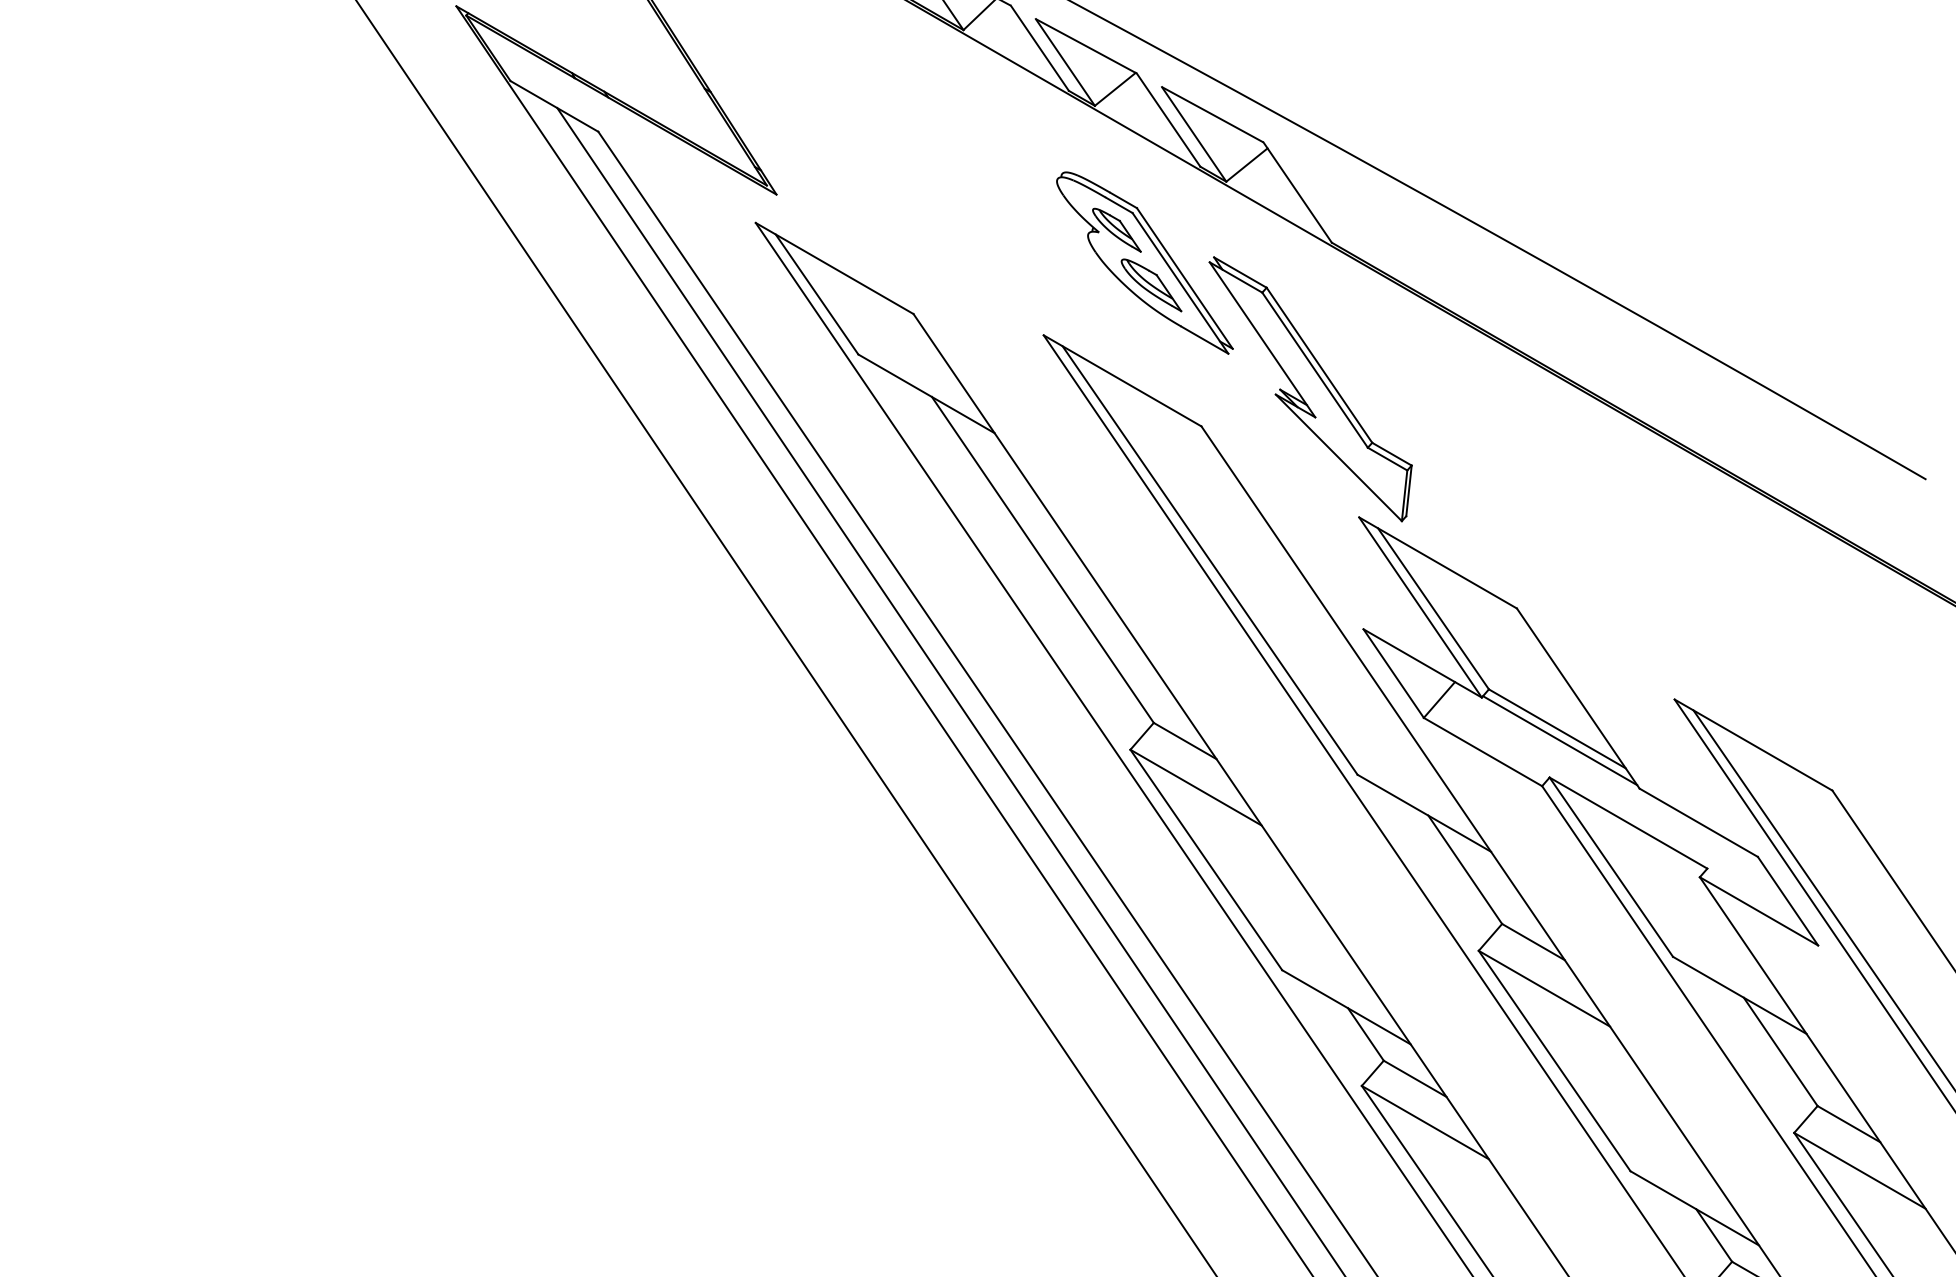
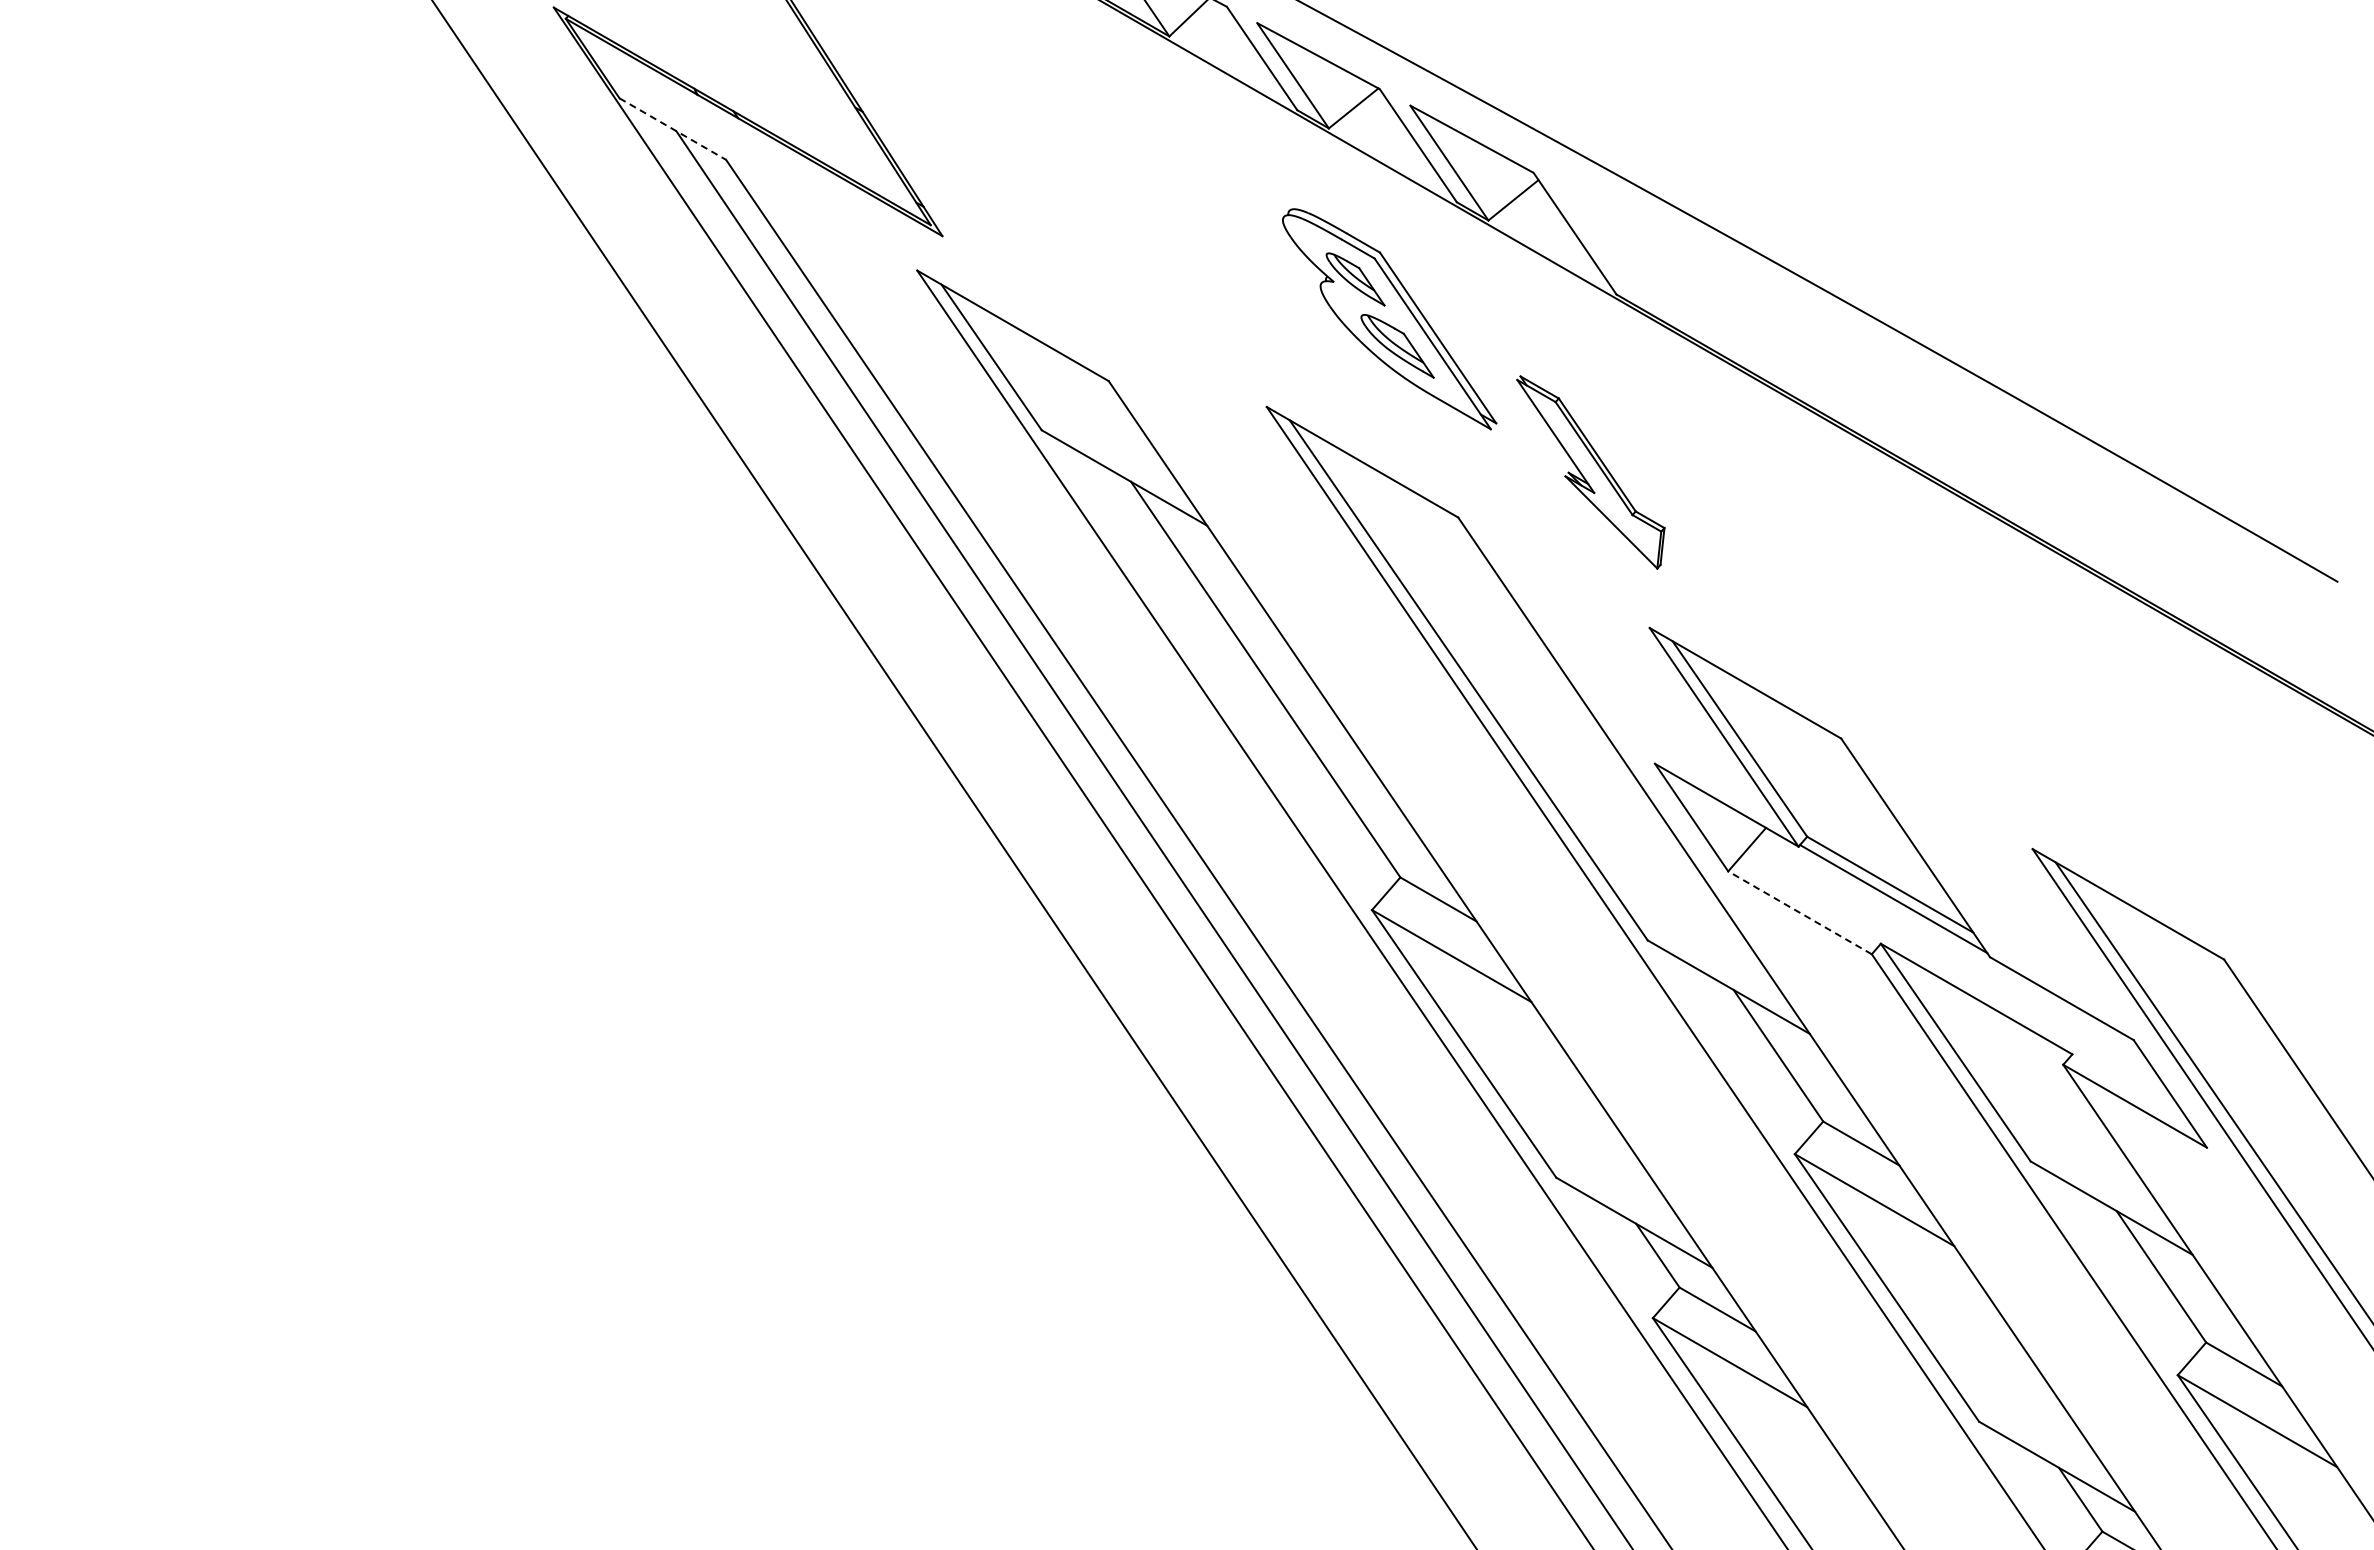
line: (554, 106) -> (672, 129), solid -> dashed
part: (1310, 389) -> (1590, 472), size x0.6
line: (1483, 751) -> (1800, 912), solid -> dashed

